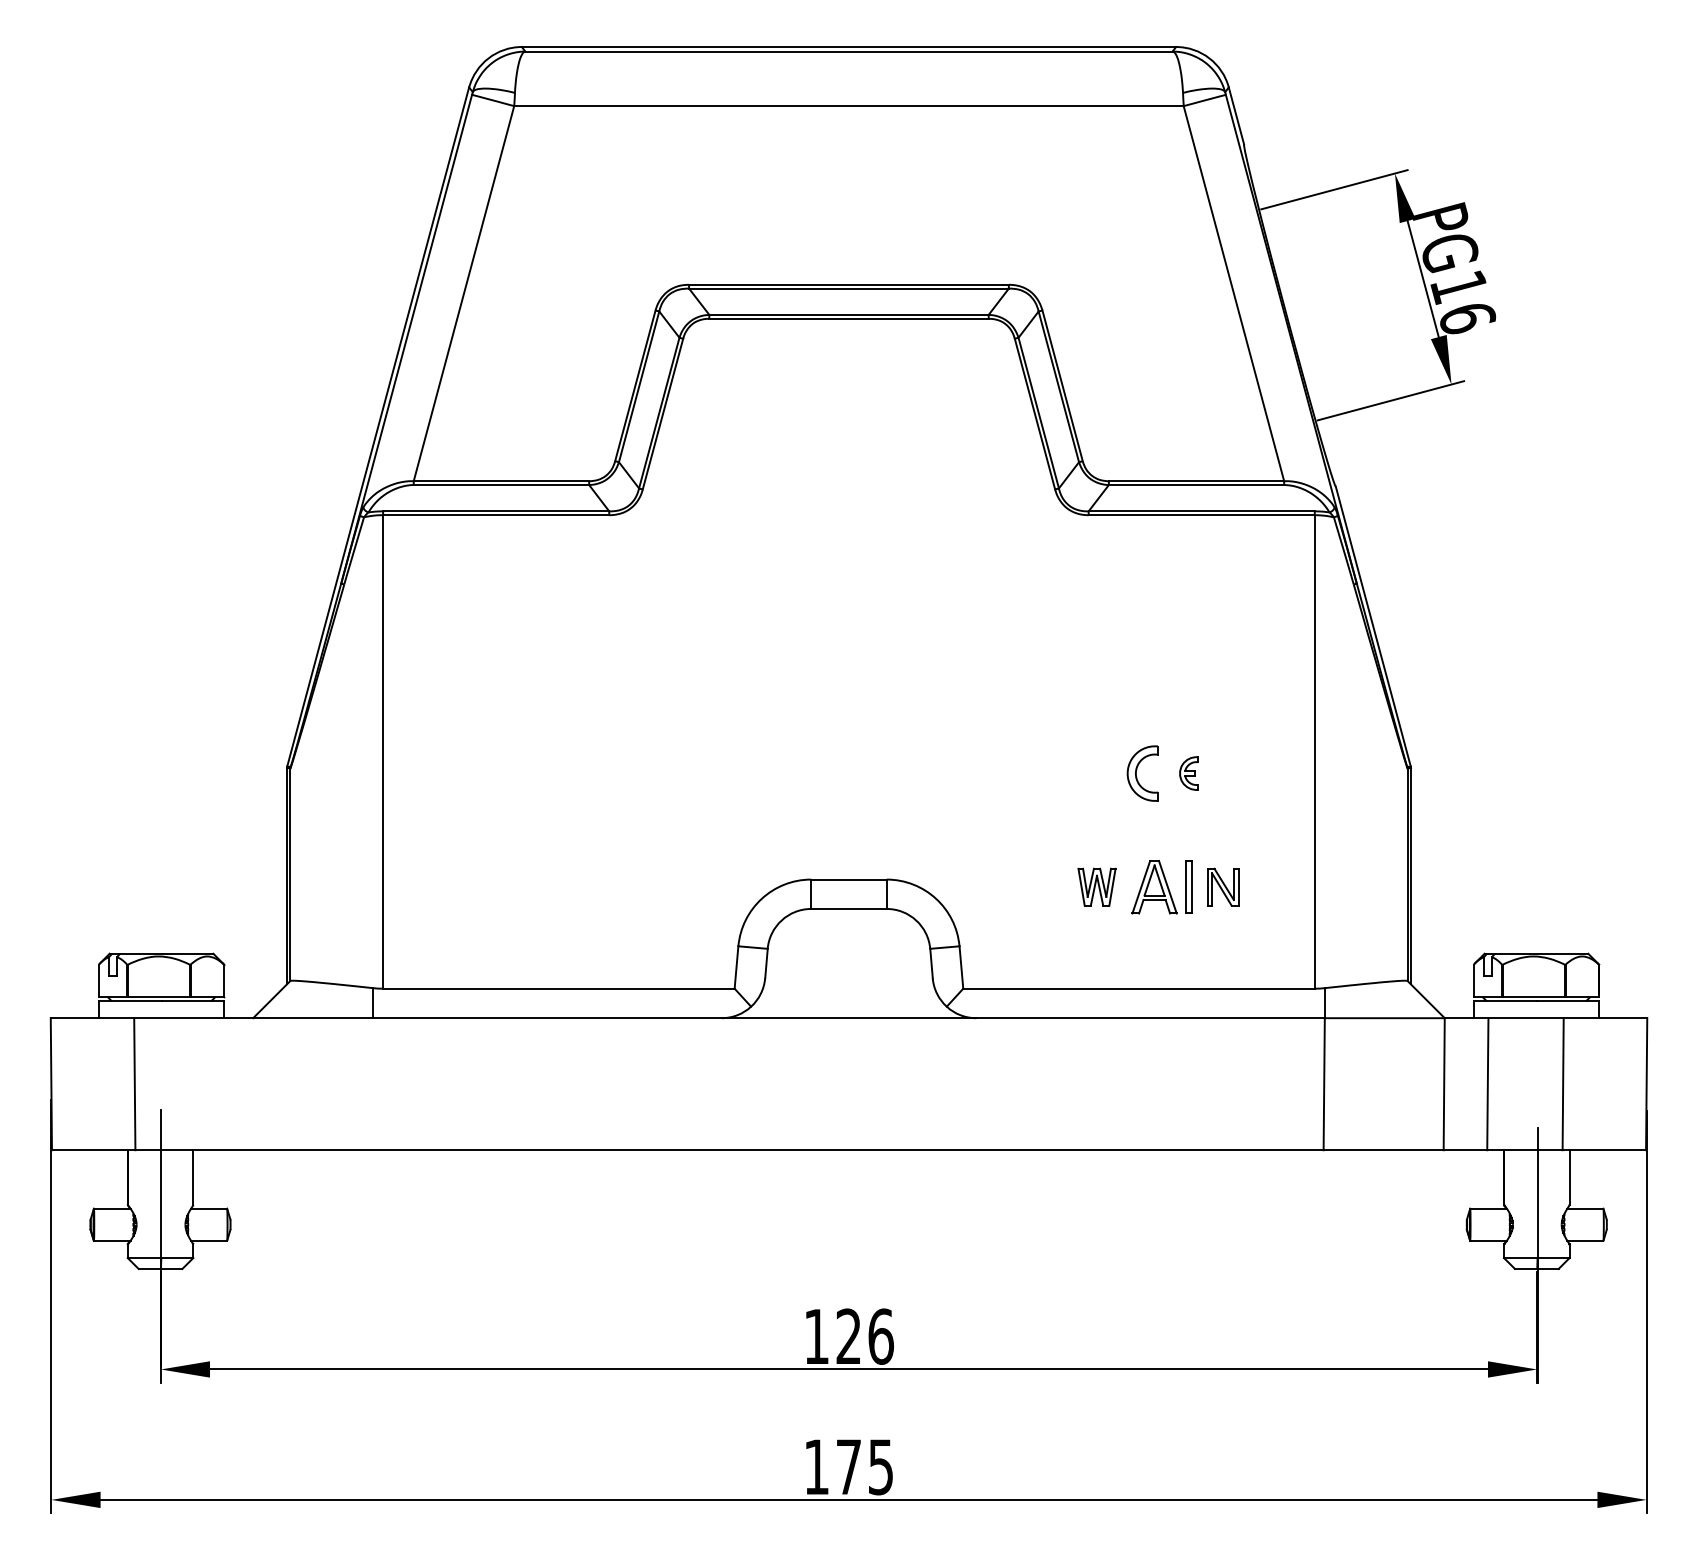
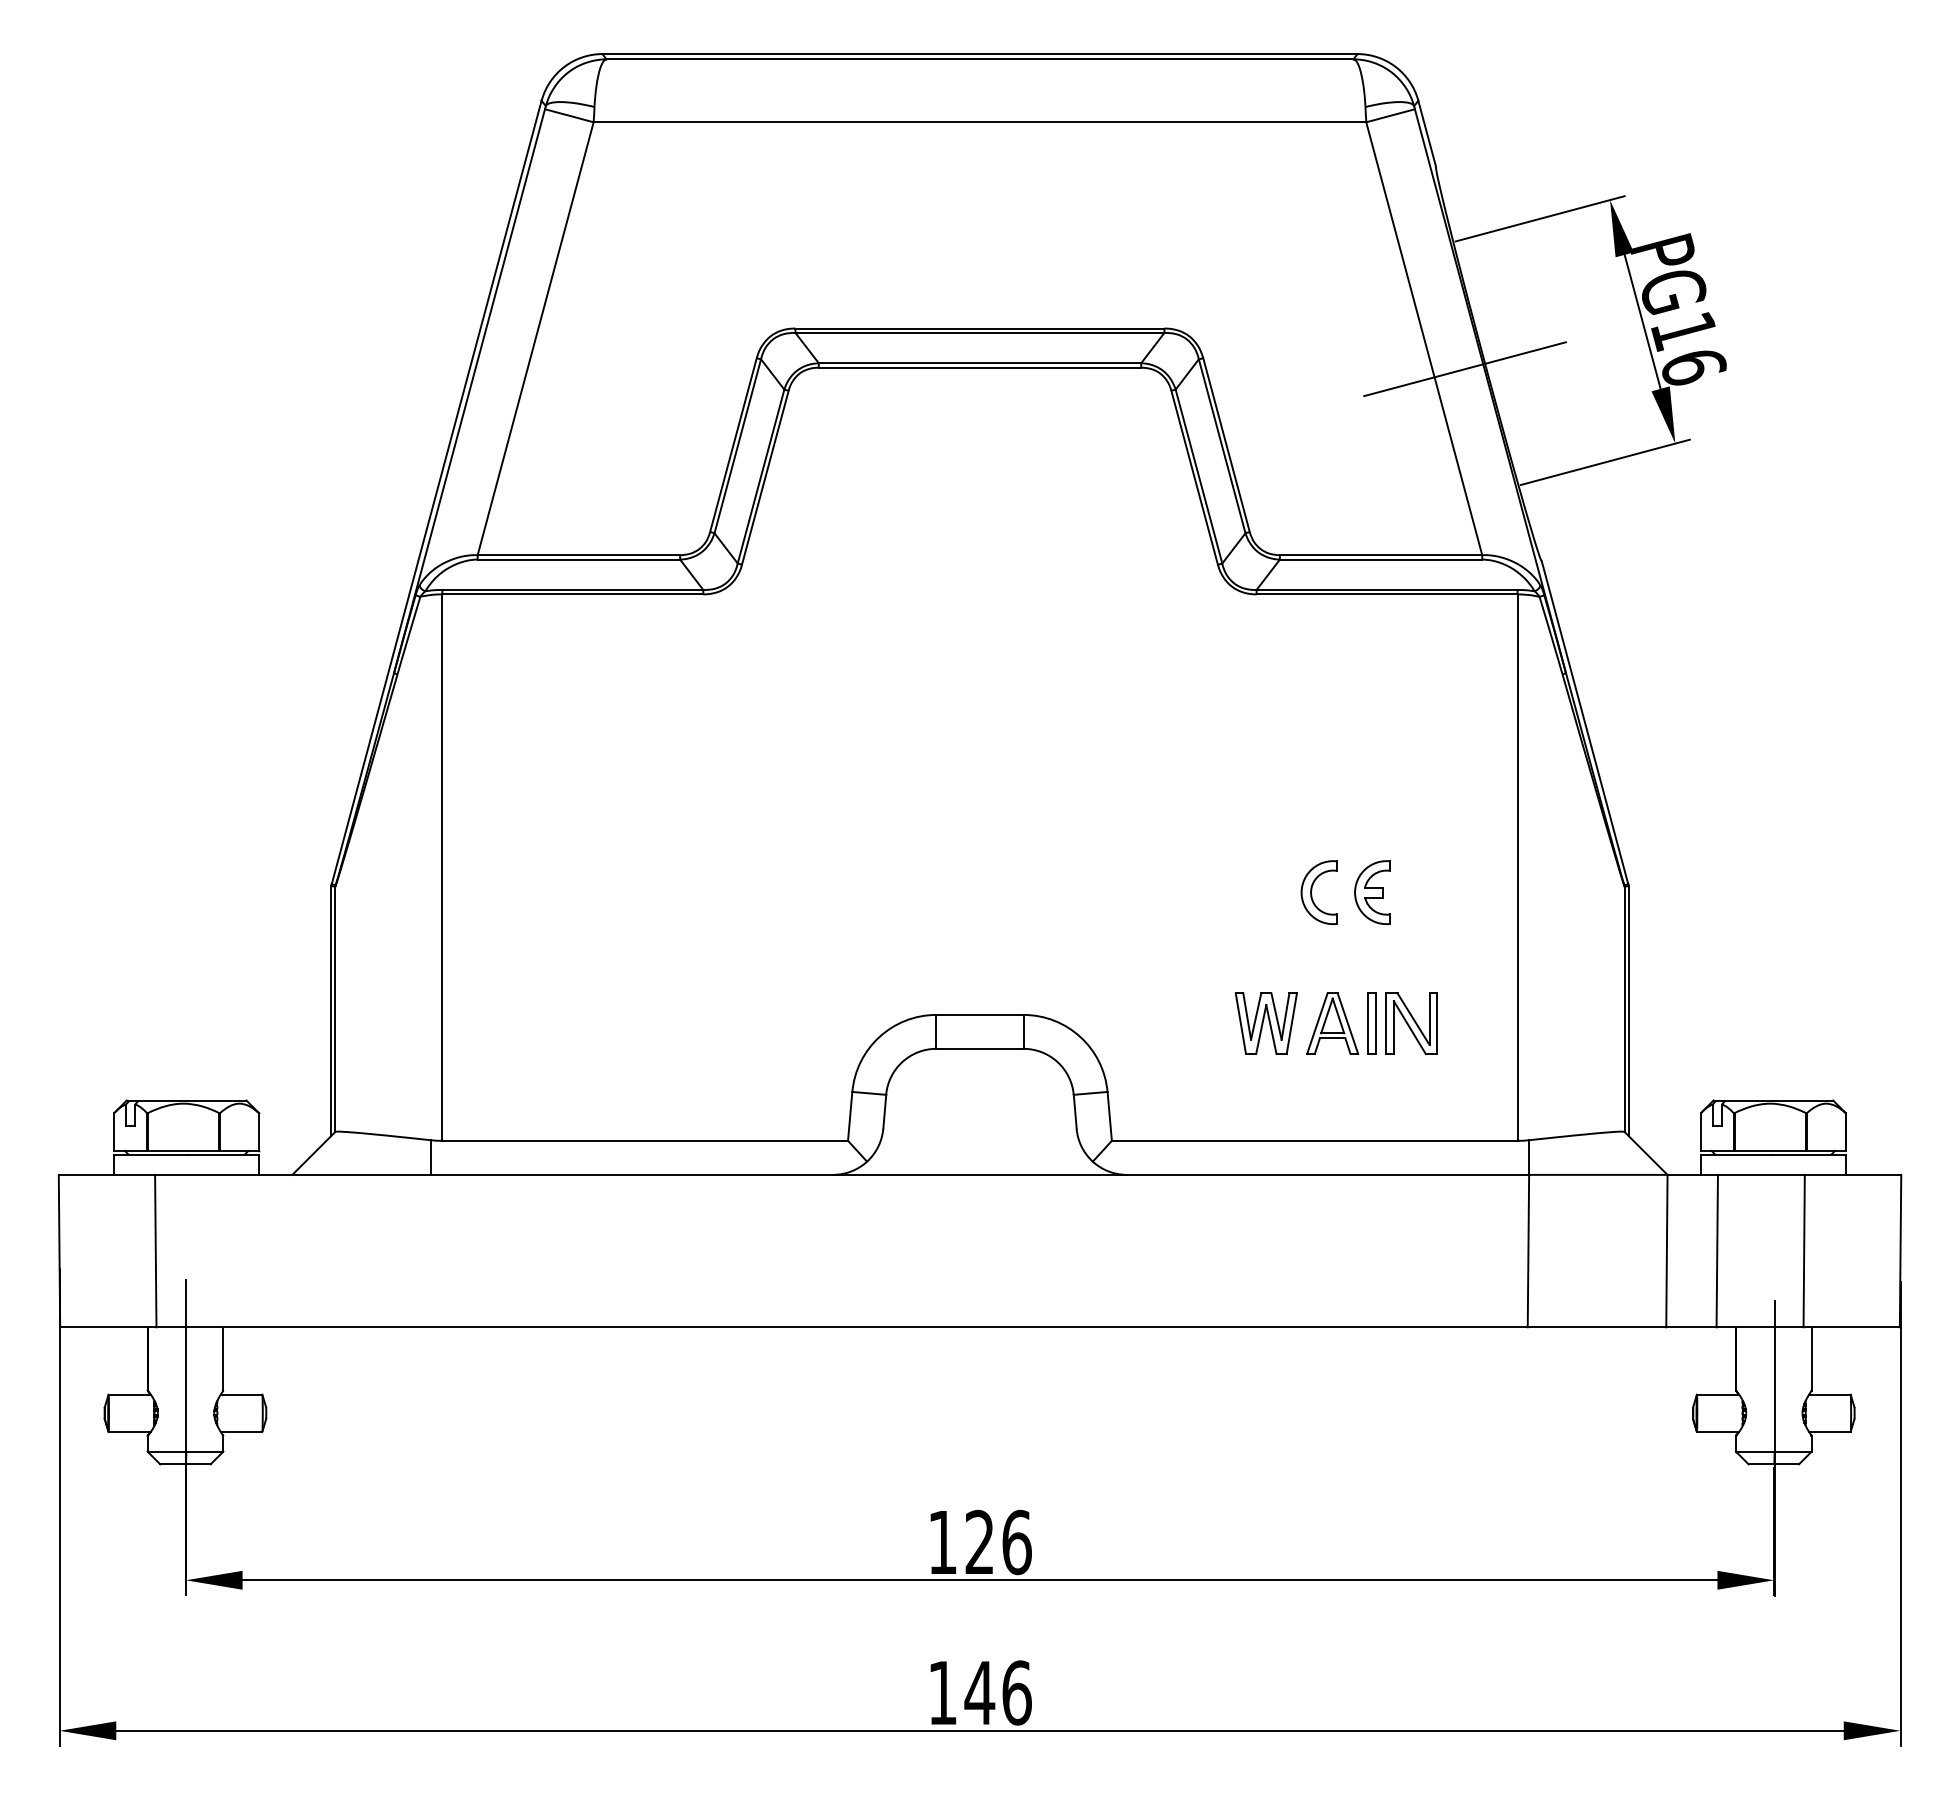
line: (1268, 320) -> (1464, 369), added
part: (1189, 773) -> (1372, 892), size x1.67
part: (1096, 887) -> (1265, 1023), size x1.43
part: (1222, 887) -> (1411, 1023), size x1.43
text: (864, 1466) -> (997, 1692), 175 -> 146

